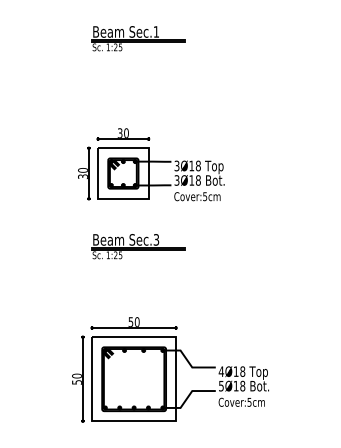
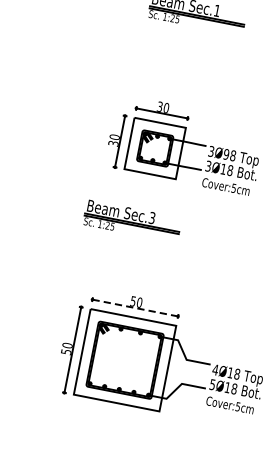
text: (191, 165) -> (226, 153), 3Ø18 -> 3Ø98
part: (138, 246) -> (132, 221), moved
line: (134, 328) -> (135, 308), solid -> dashed

